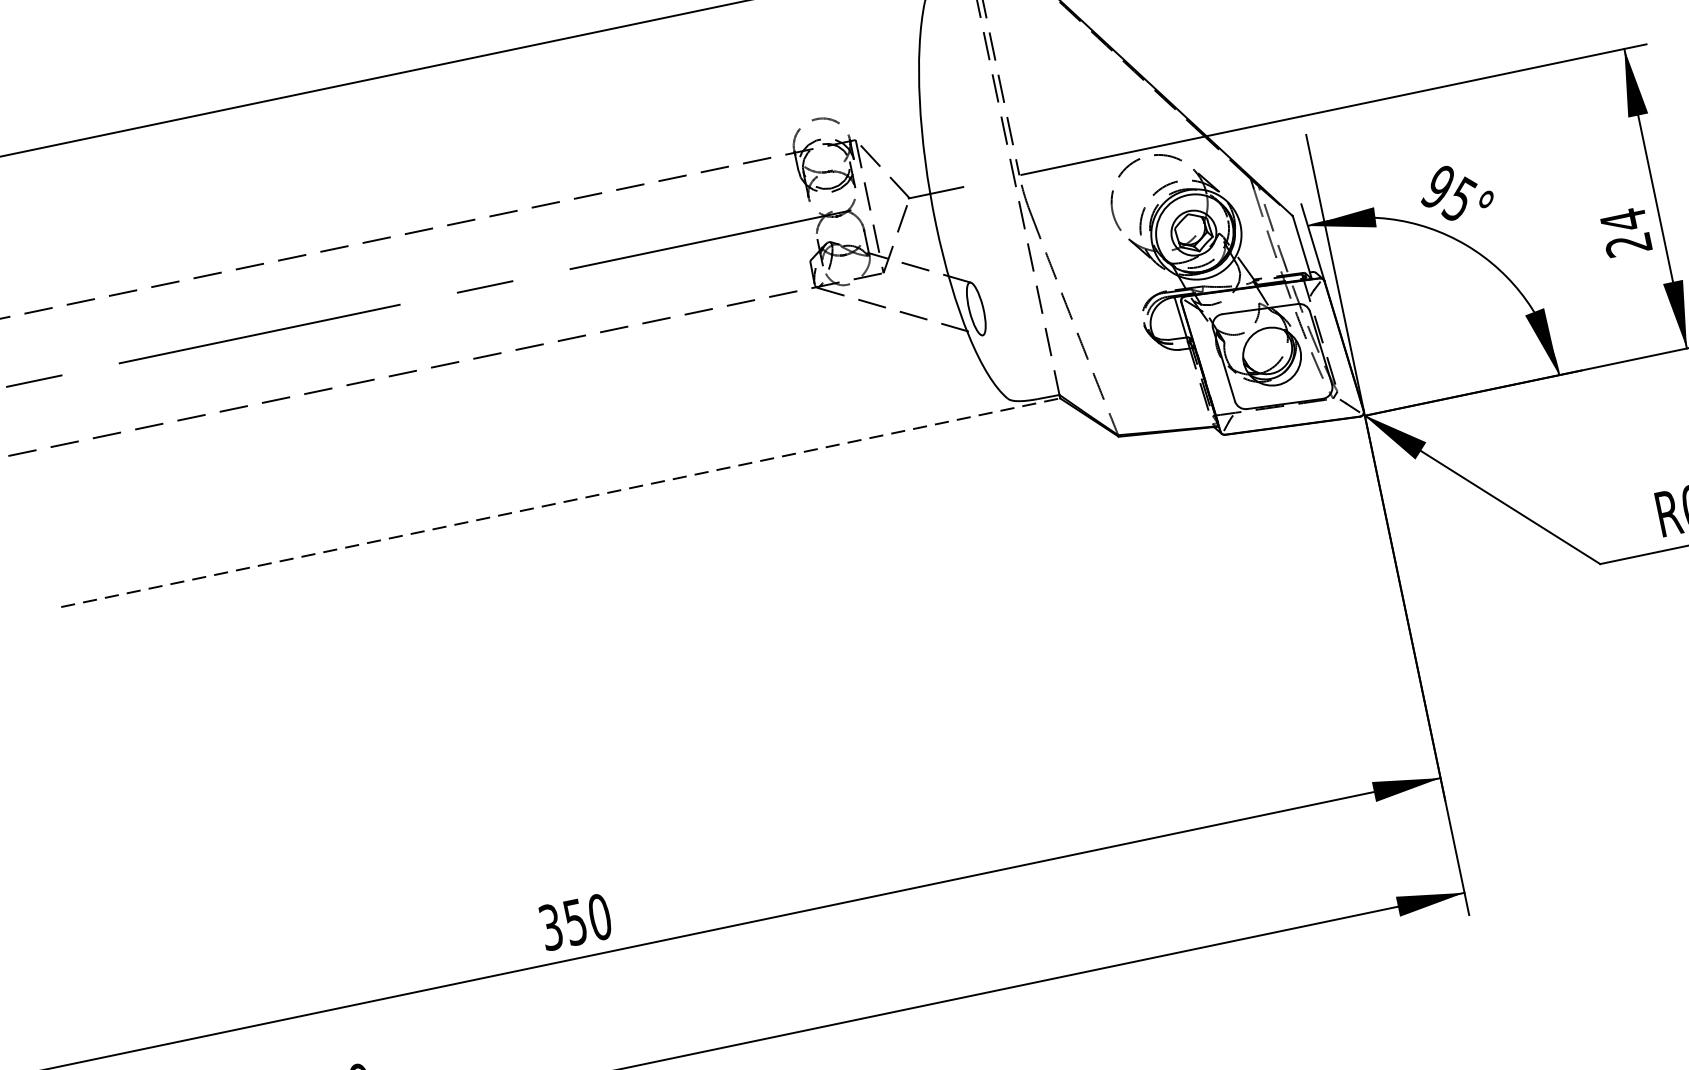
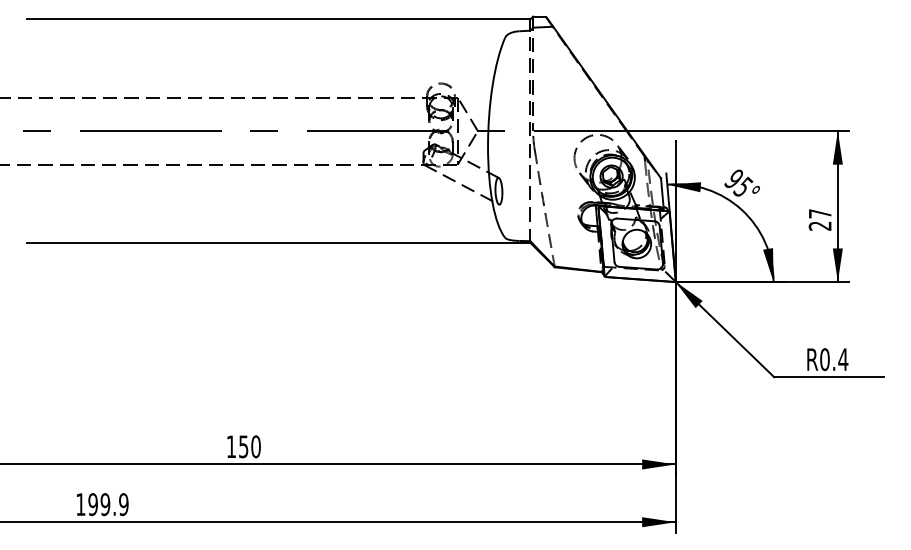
text: (1624, 219) -> (820, 213), 24 -> 27
line: (559, 502) -> (278, 242), dashed -> solid
text: (551, 926) -> (231, 446), 350 -> 150

